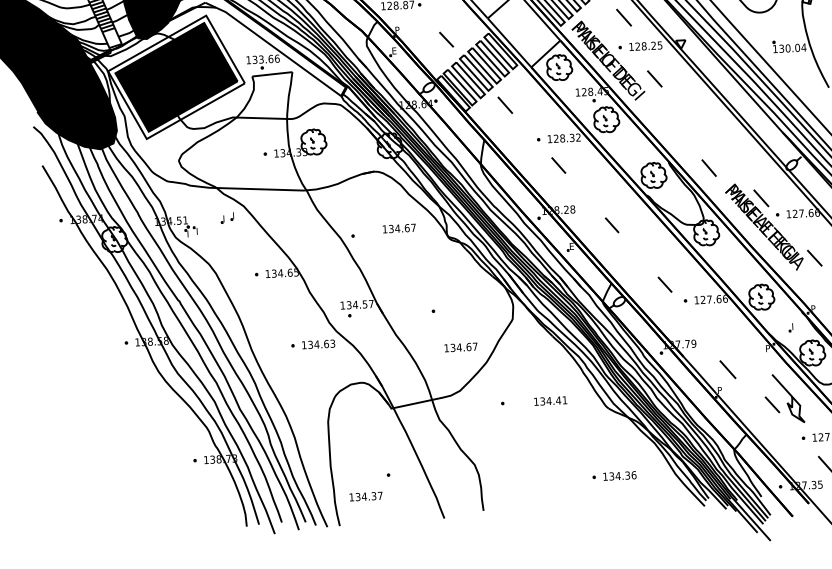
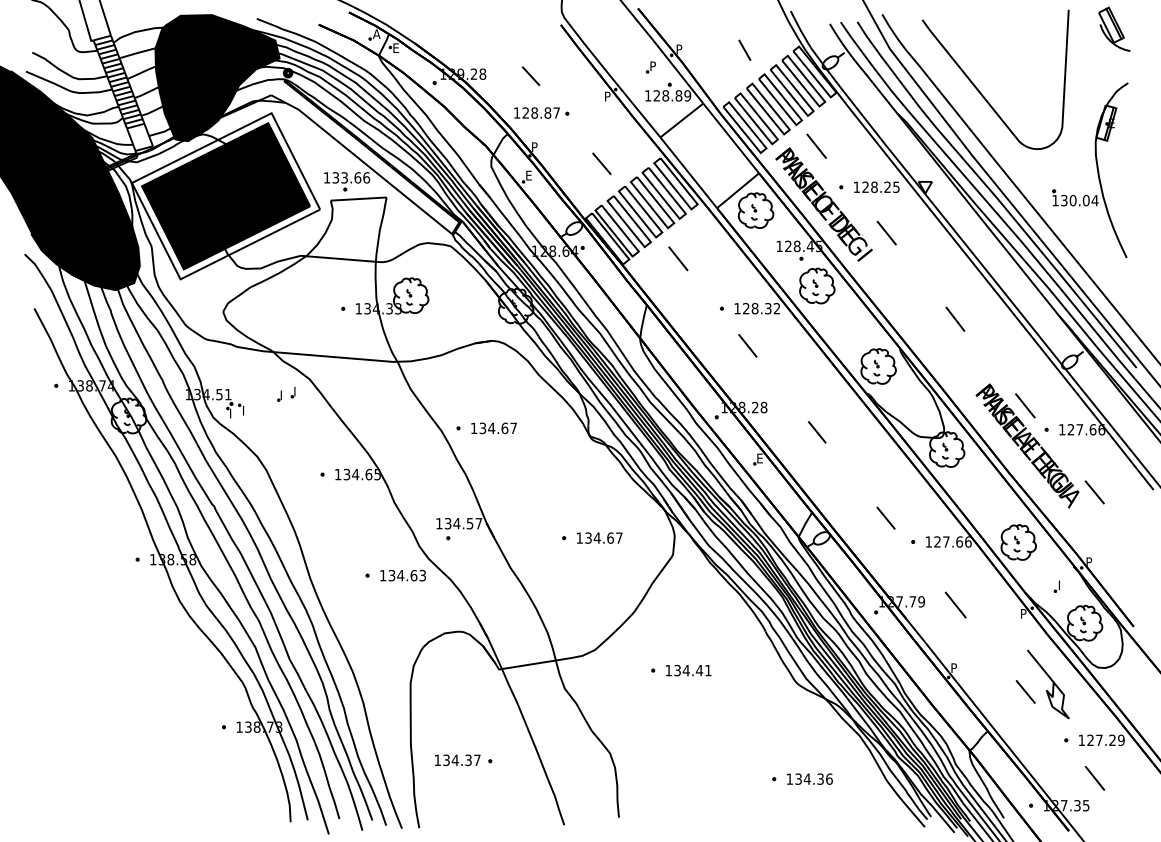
line: (623, 17) -> (816, 145), moved
line: (709, 167) -> (955, 318), moved
text: (398, 228) -> (493, 428), moved
text: (460, 347) -> (599, 537), moved
line: (727, 369) -> (955, 604), moved
text: (550, 400) -> (688, 670), moved
text: (365, 496) -> (457, 759), moved

